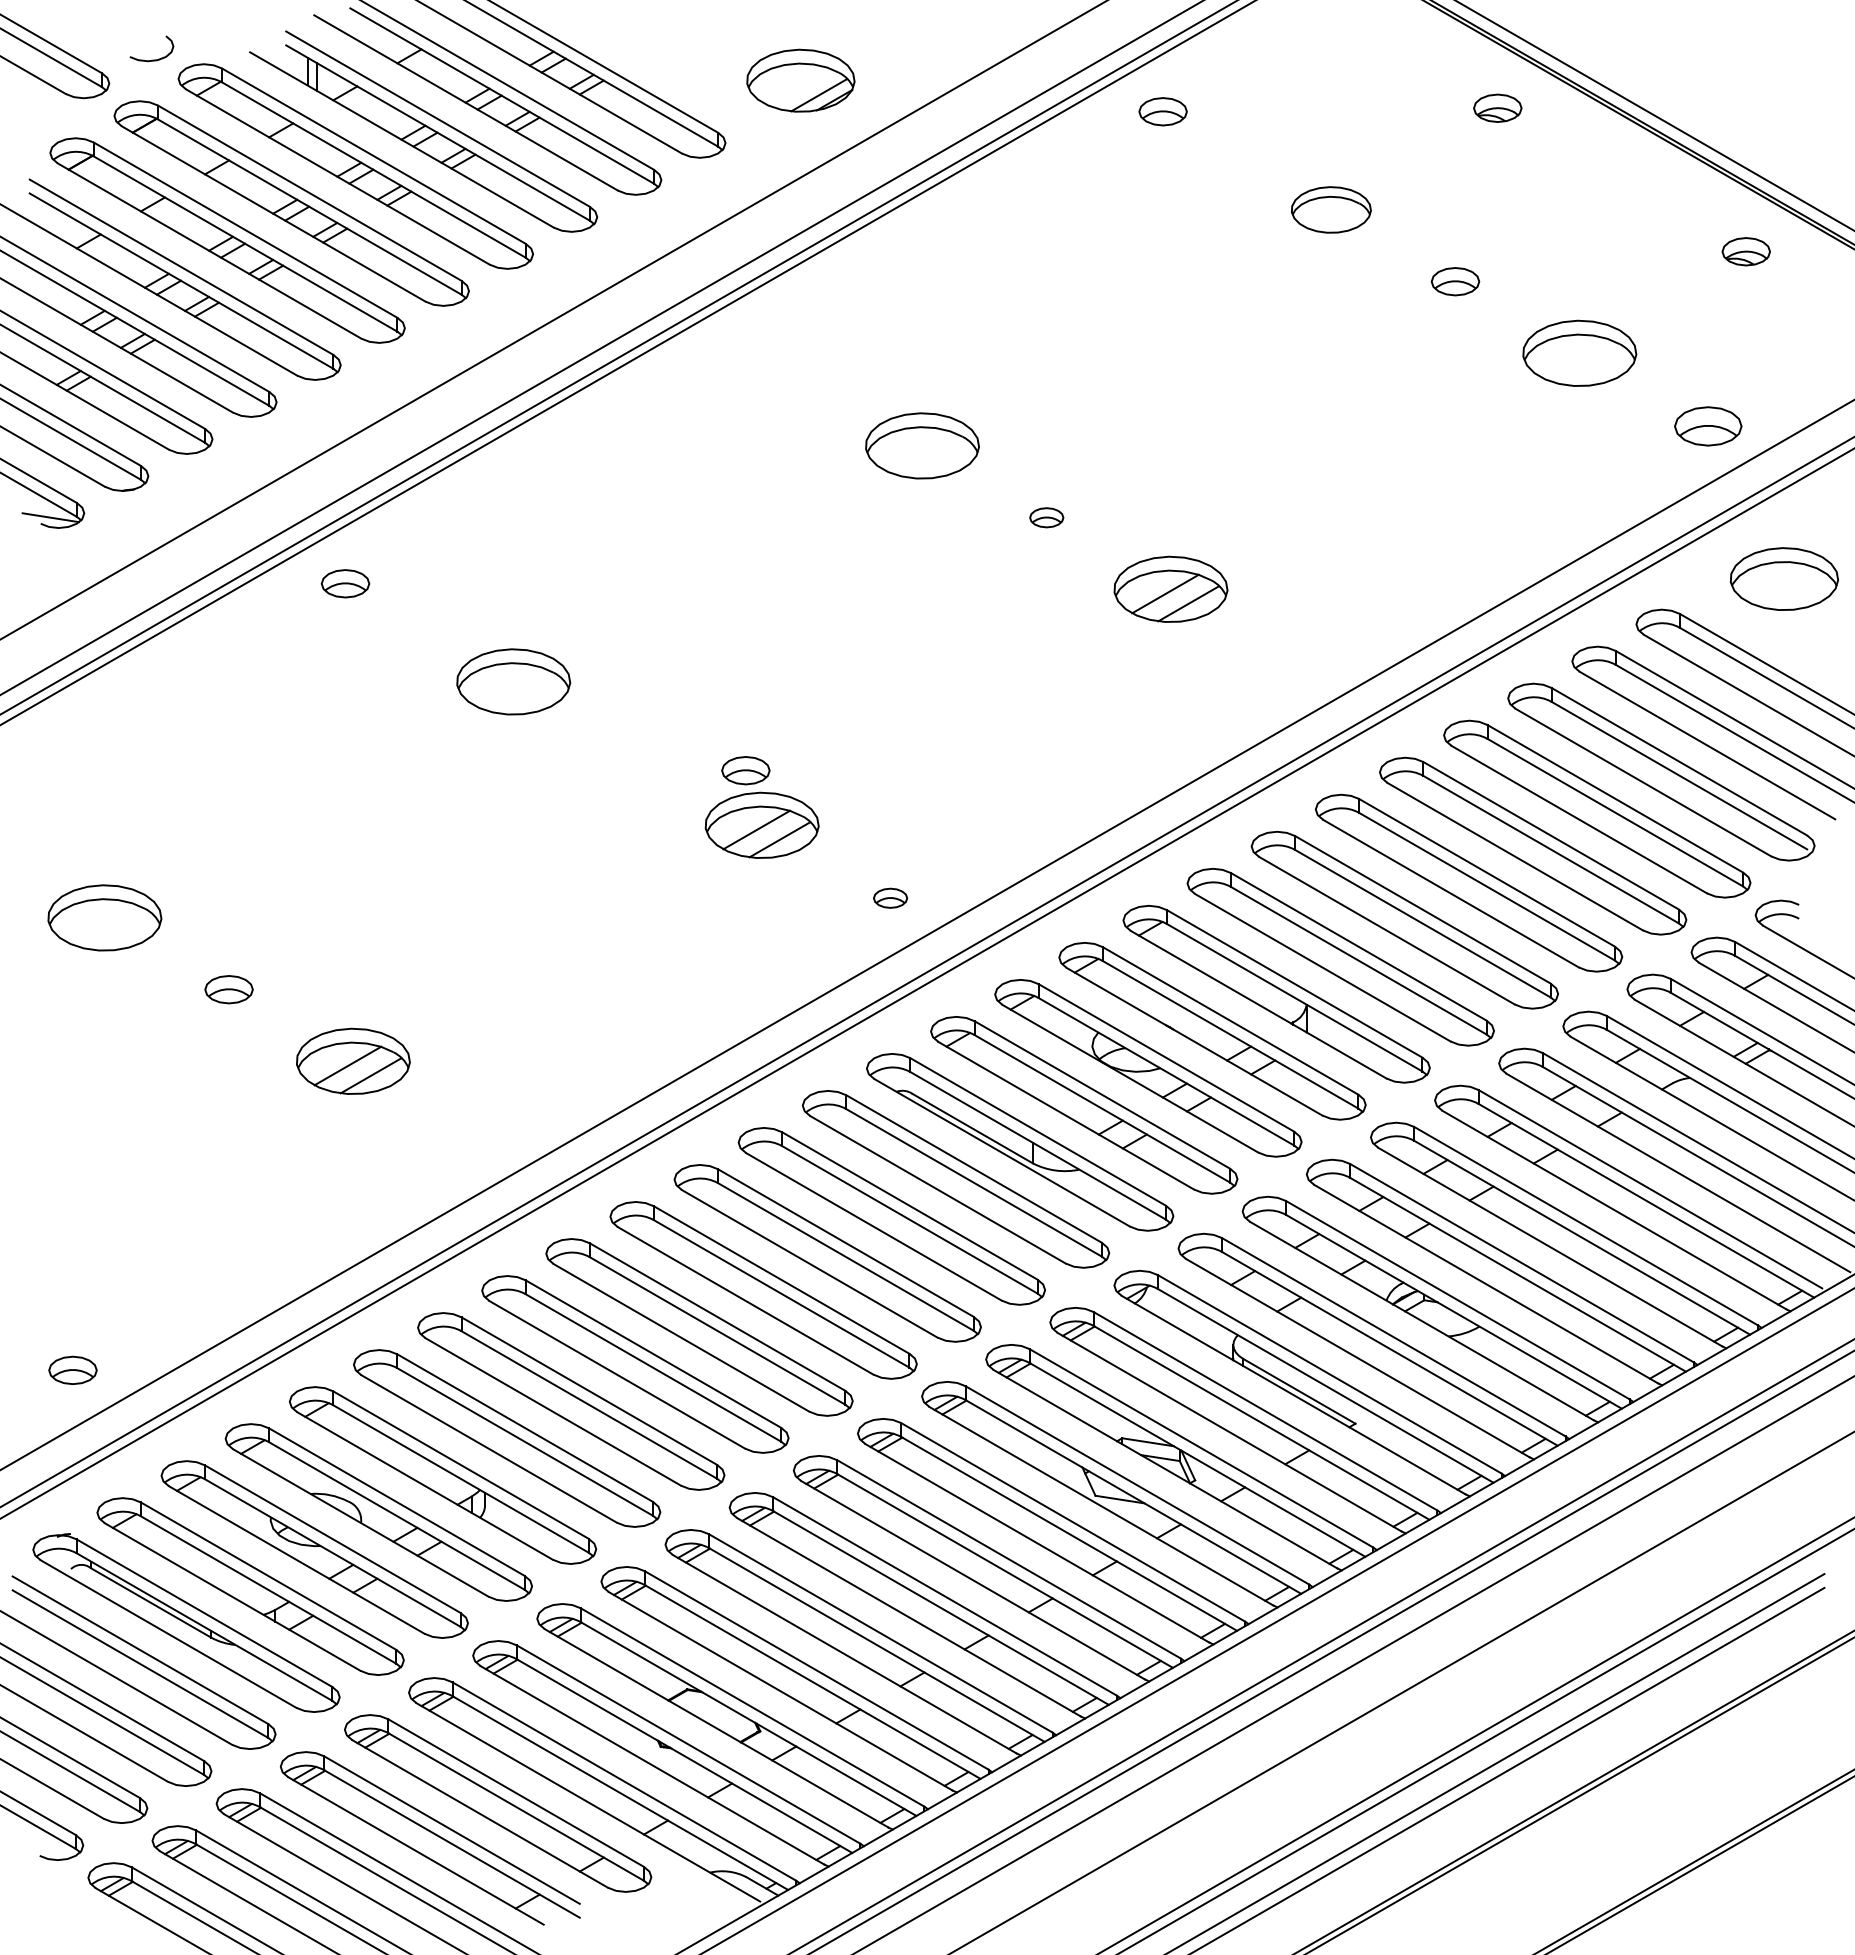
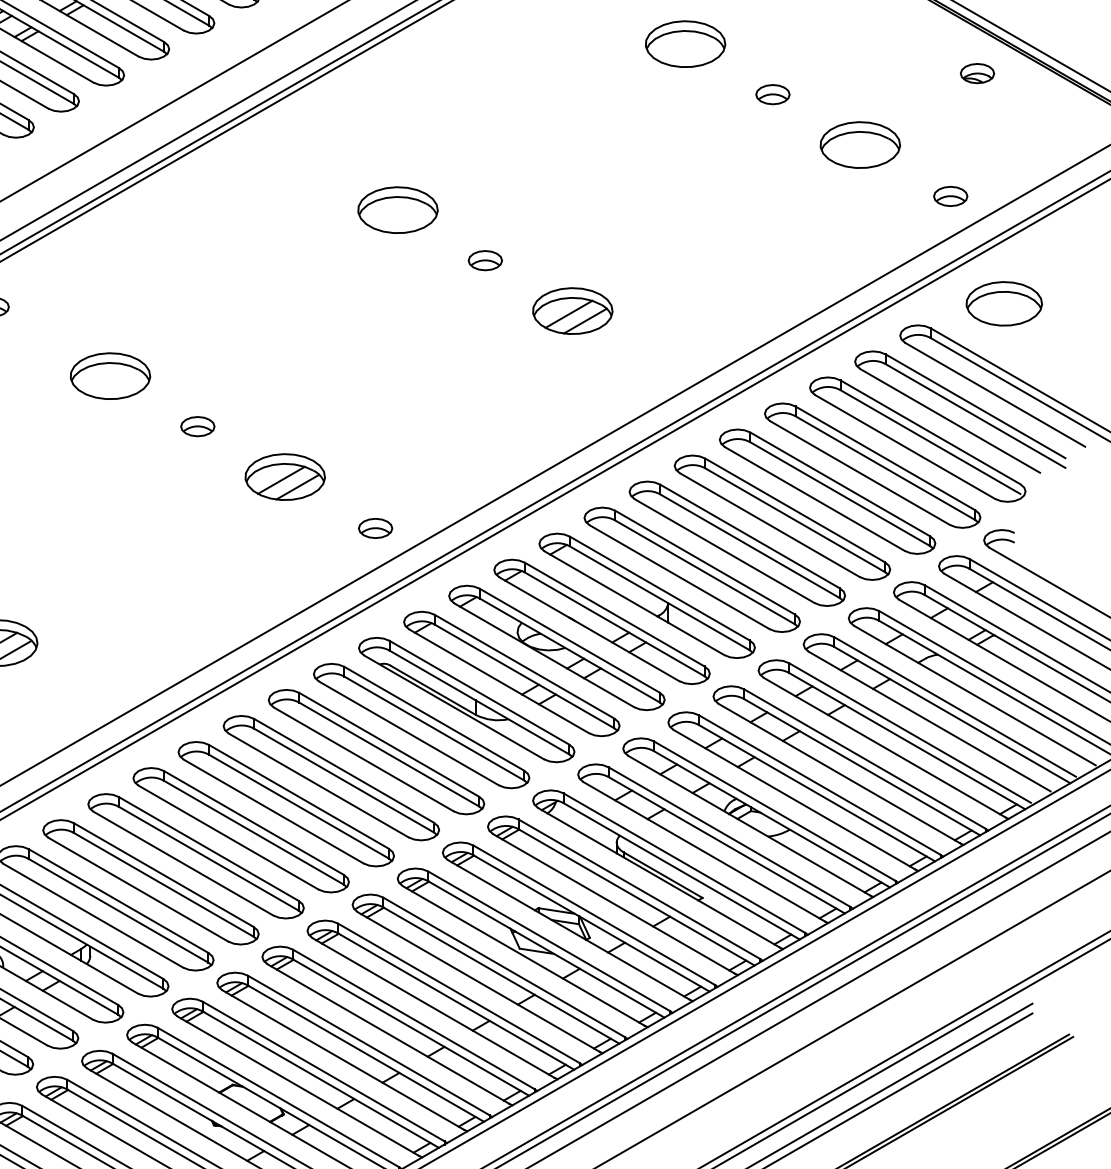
part: (1331, 209) -> (685, 43), size x1.43
part: (1707, 426) -> (950, 196), size x0.71
part: (1046, 517) -> (485, 260), size x1.43
part: (745, 770) -> (197, 426), moved
part: (890, 897) -> (375, 527), size x1.43

